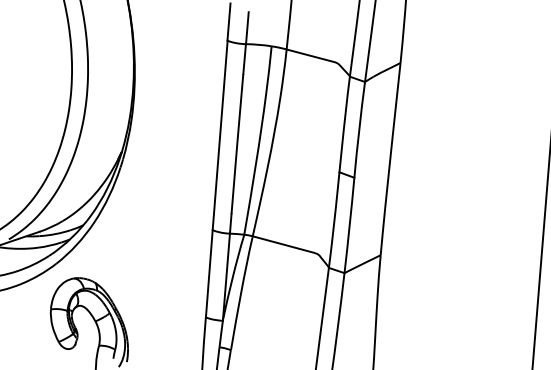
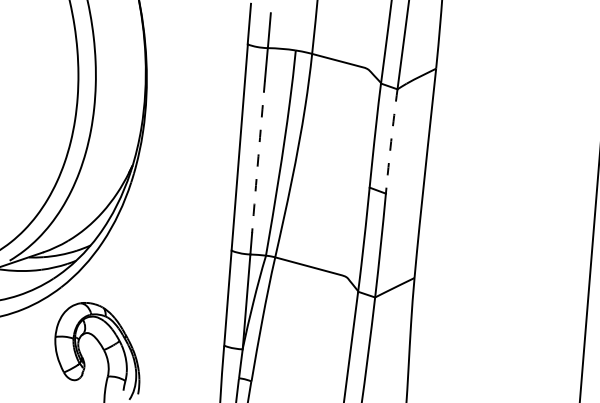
arc: (359, 129) -> (391, 141), solid -> dashed
arc: (237, 143) -> (258, 156), solid -> dashed

